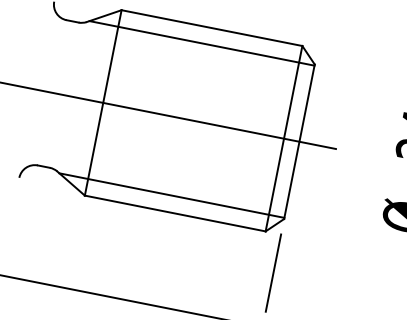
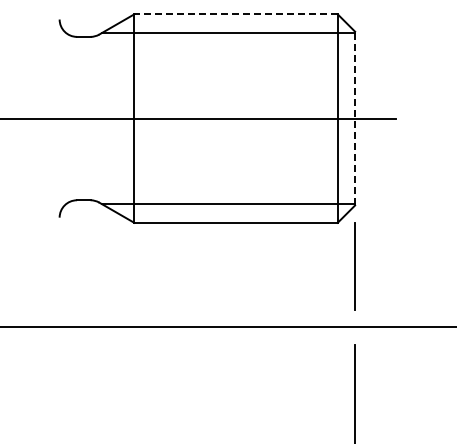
line: (212, 28) -> (236, 14), solid -> dashed
line: (299, 141) -> (355, 118), solid -> dashed

